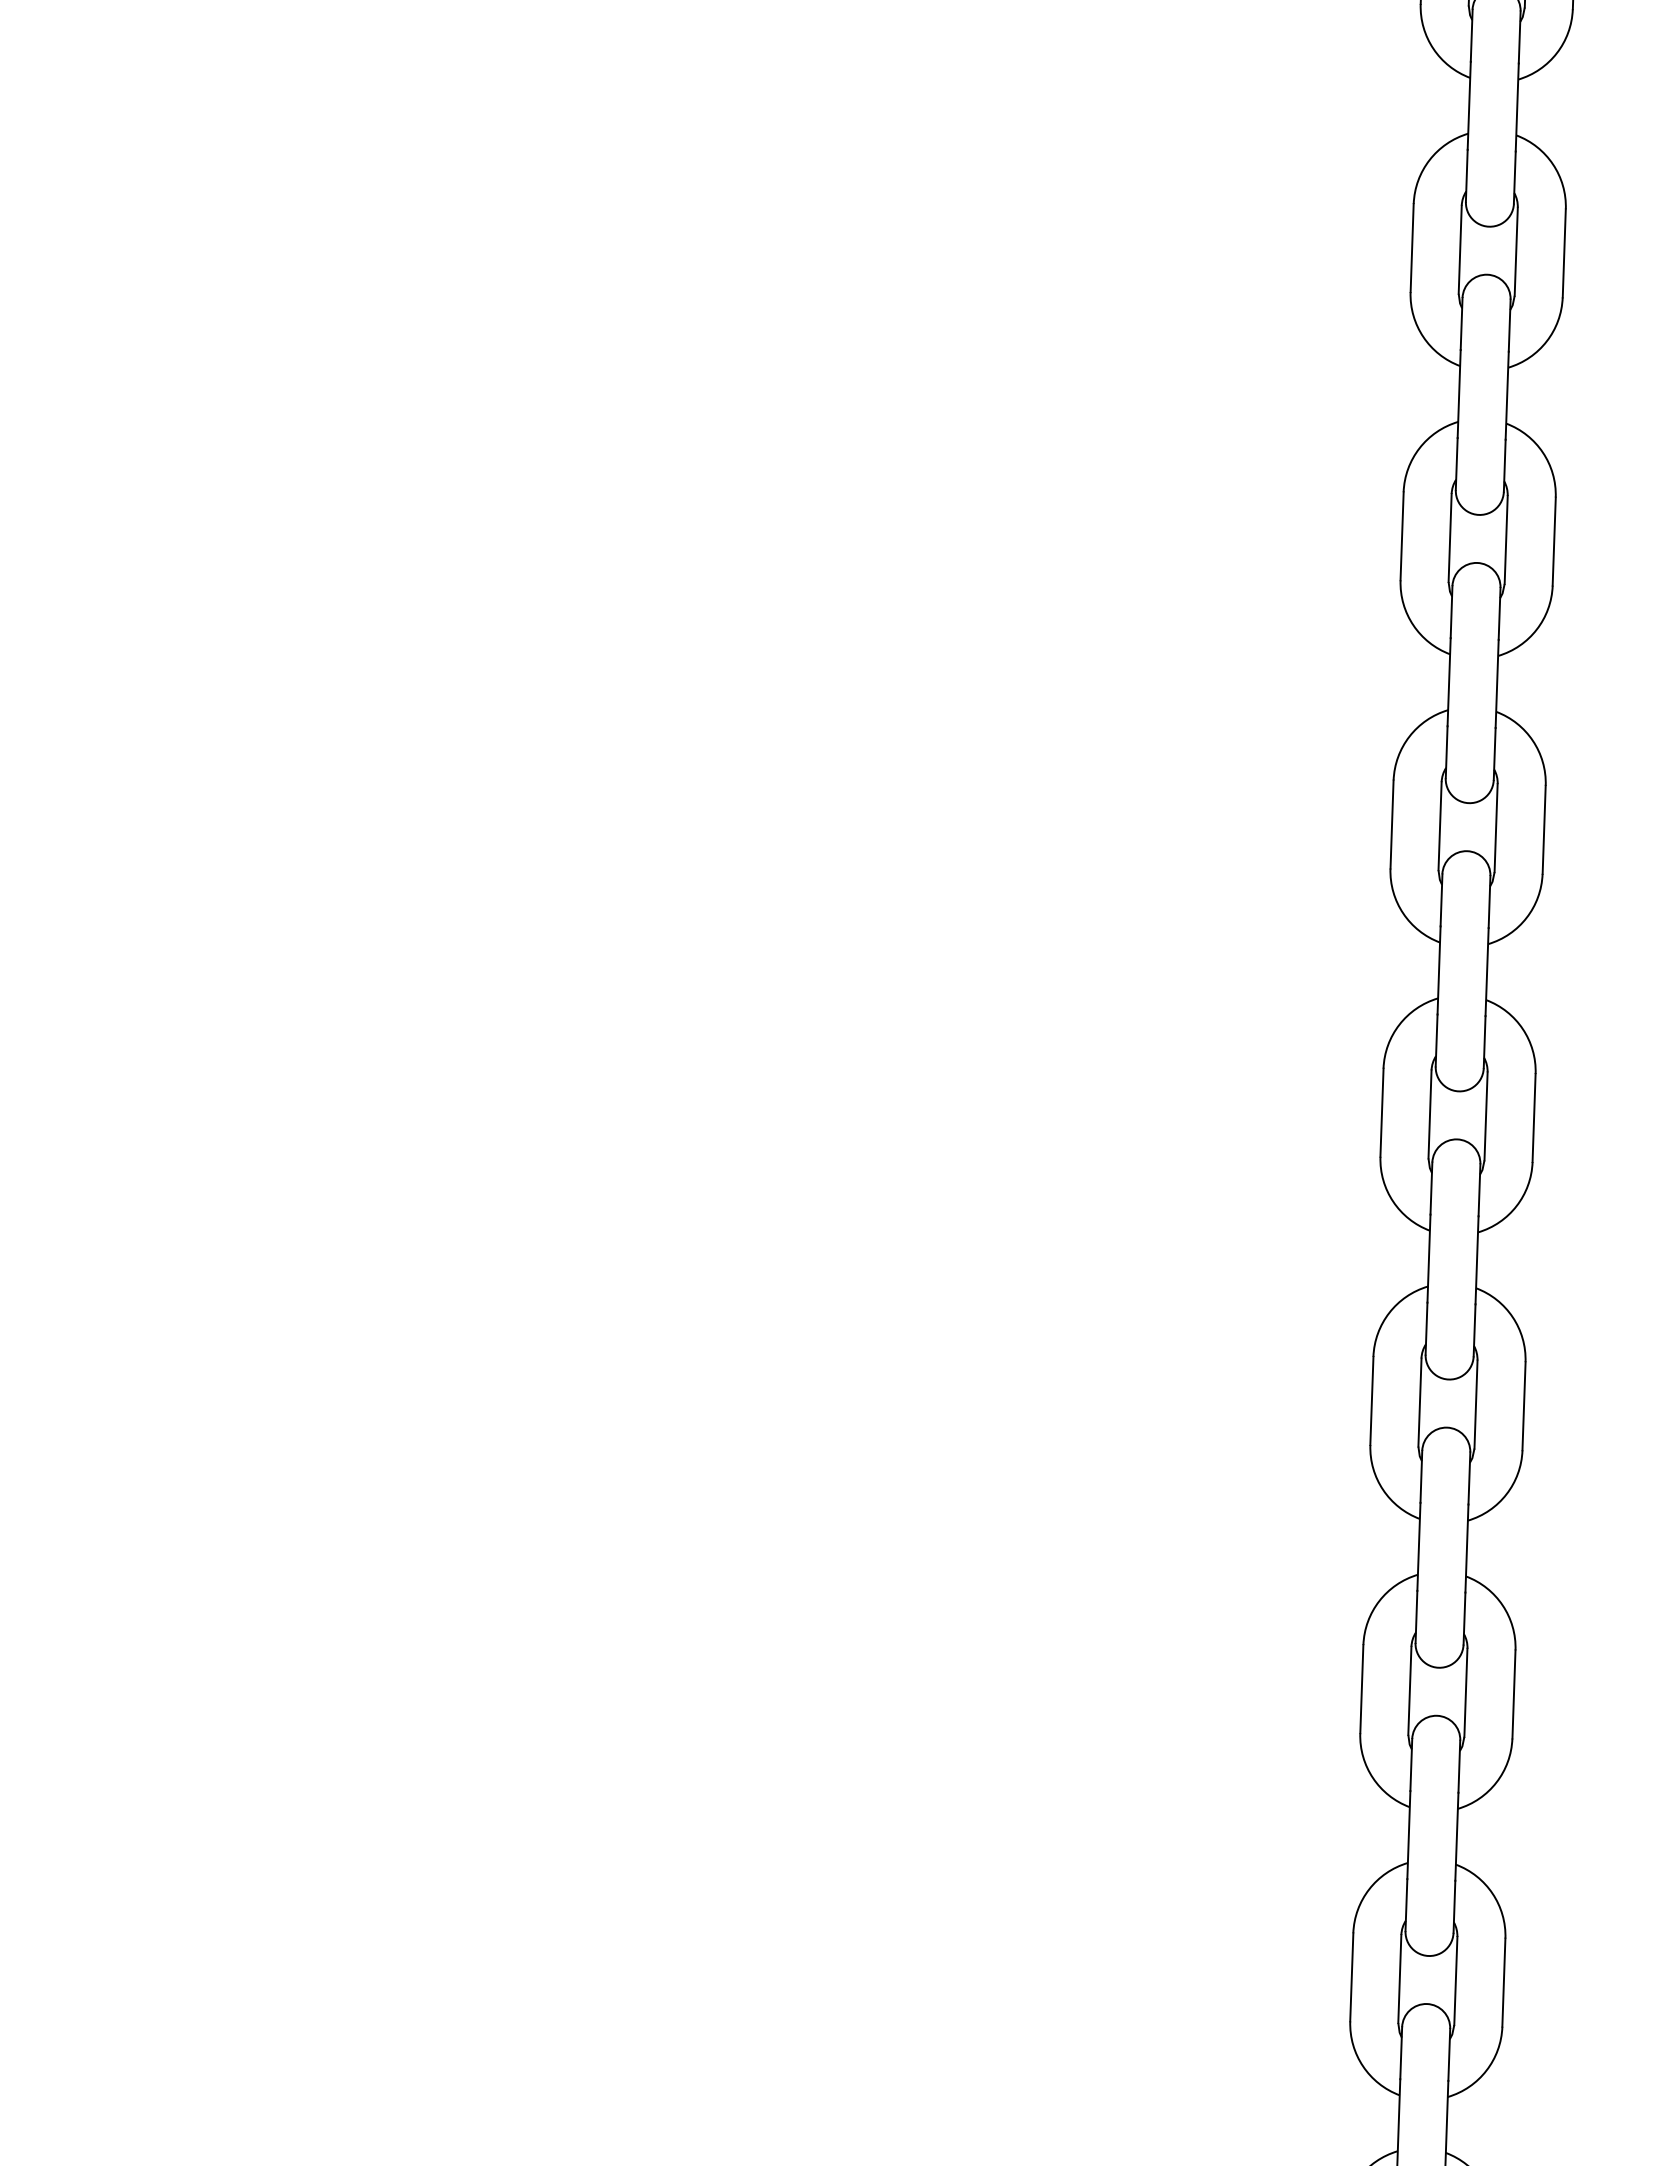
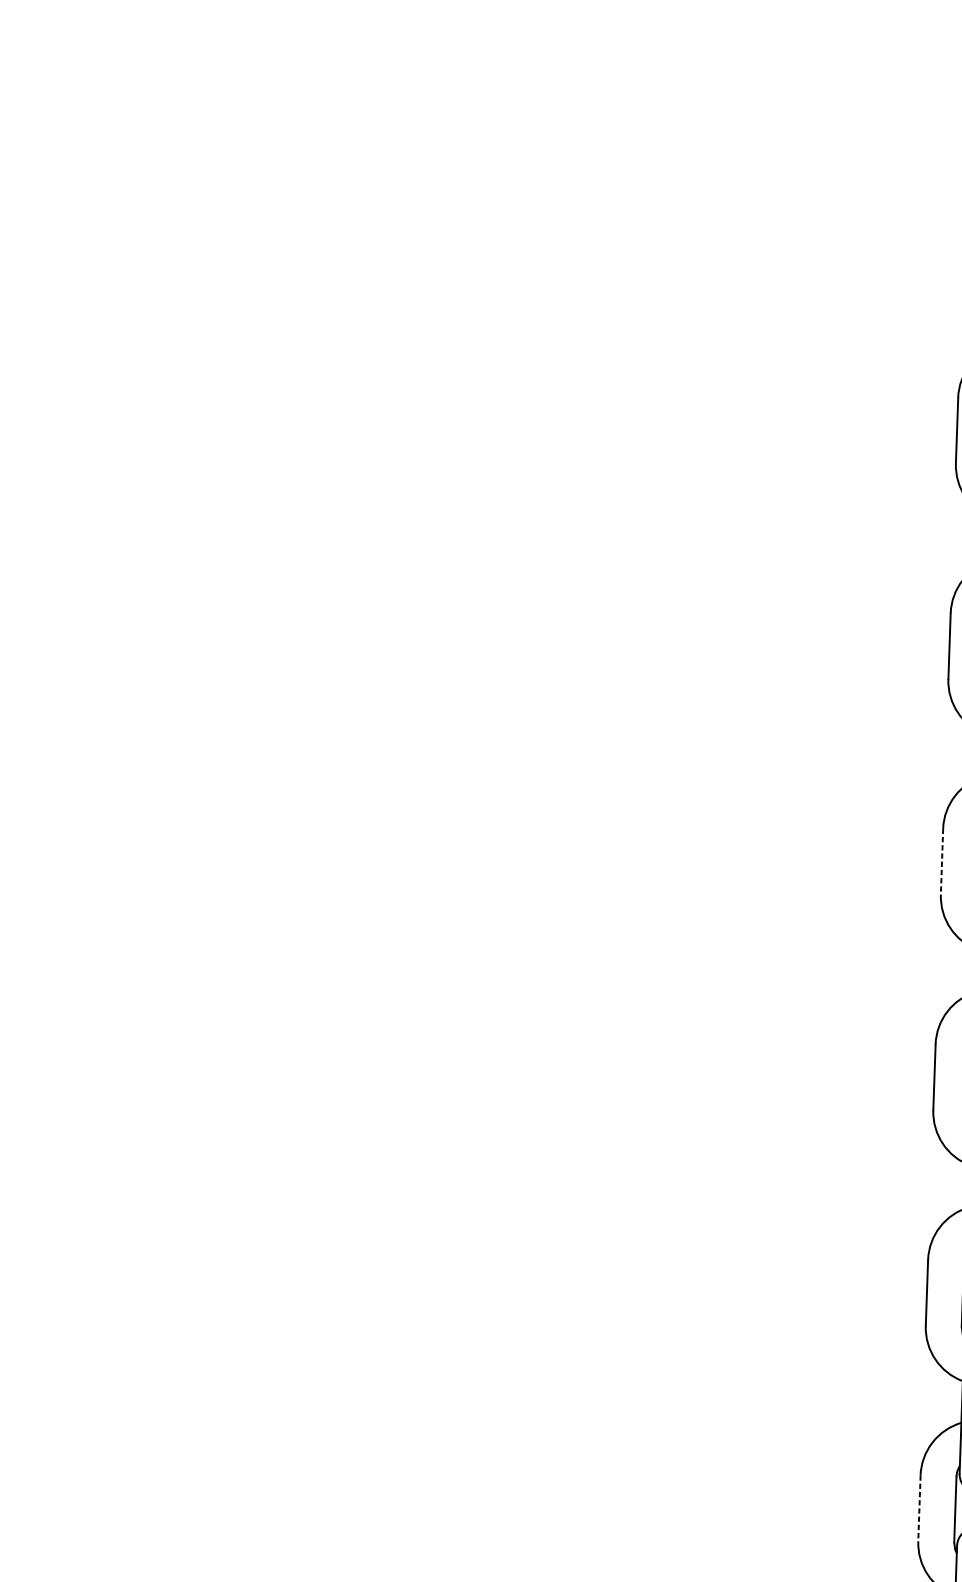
line: (1381, 1113) -> (941, 862), solid -> dashed
line: (1351, 1977) -> (919, 1508), solid -> dashed

